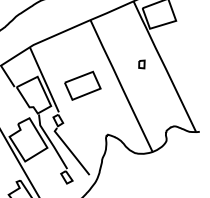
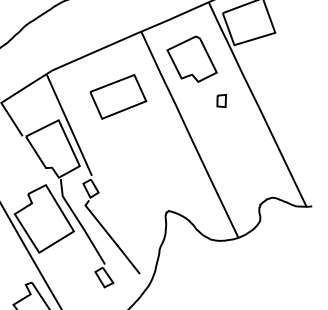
part: (122, 37) -> (191, 58), added
part: (82, 85) -> (117, 96), moved

